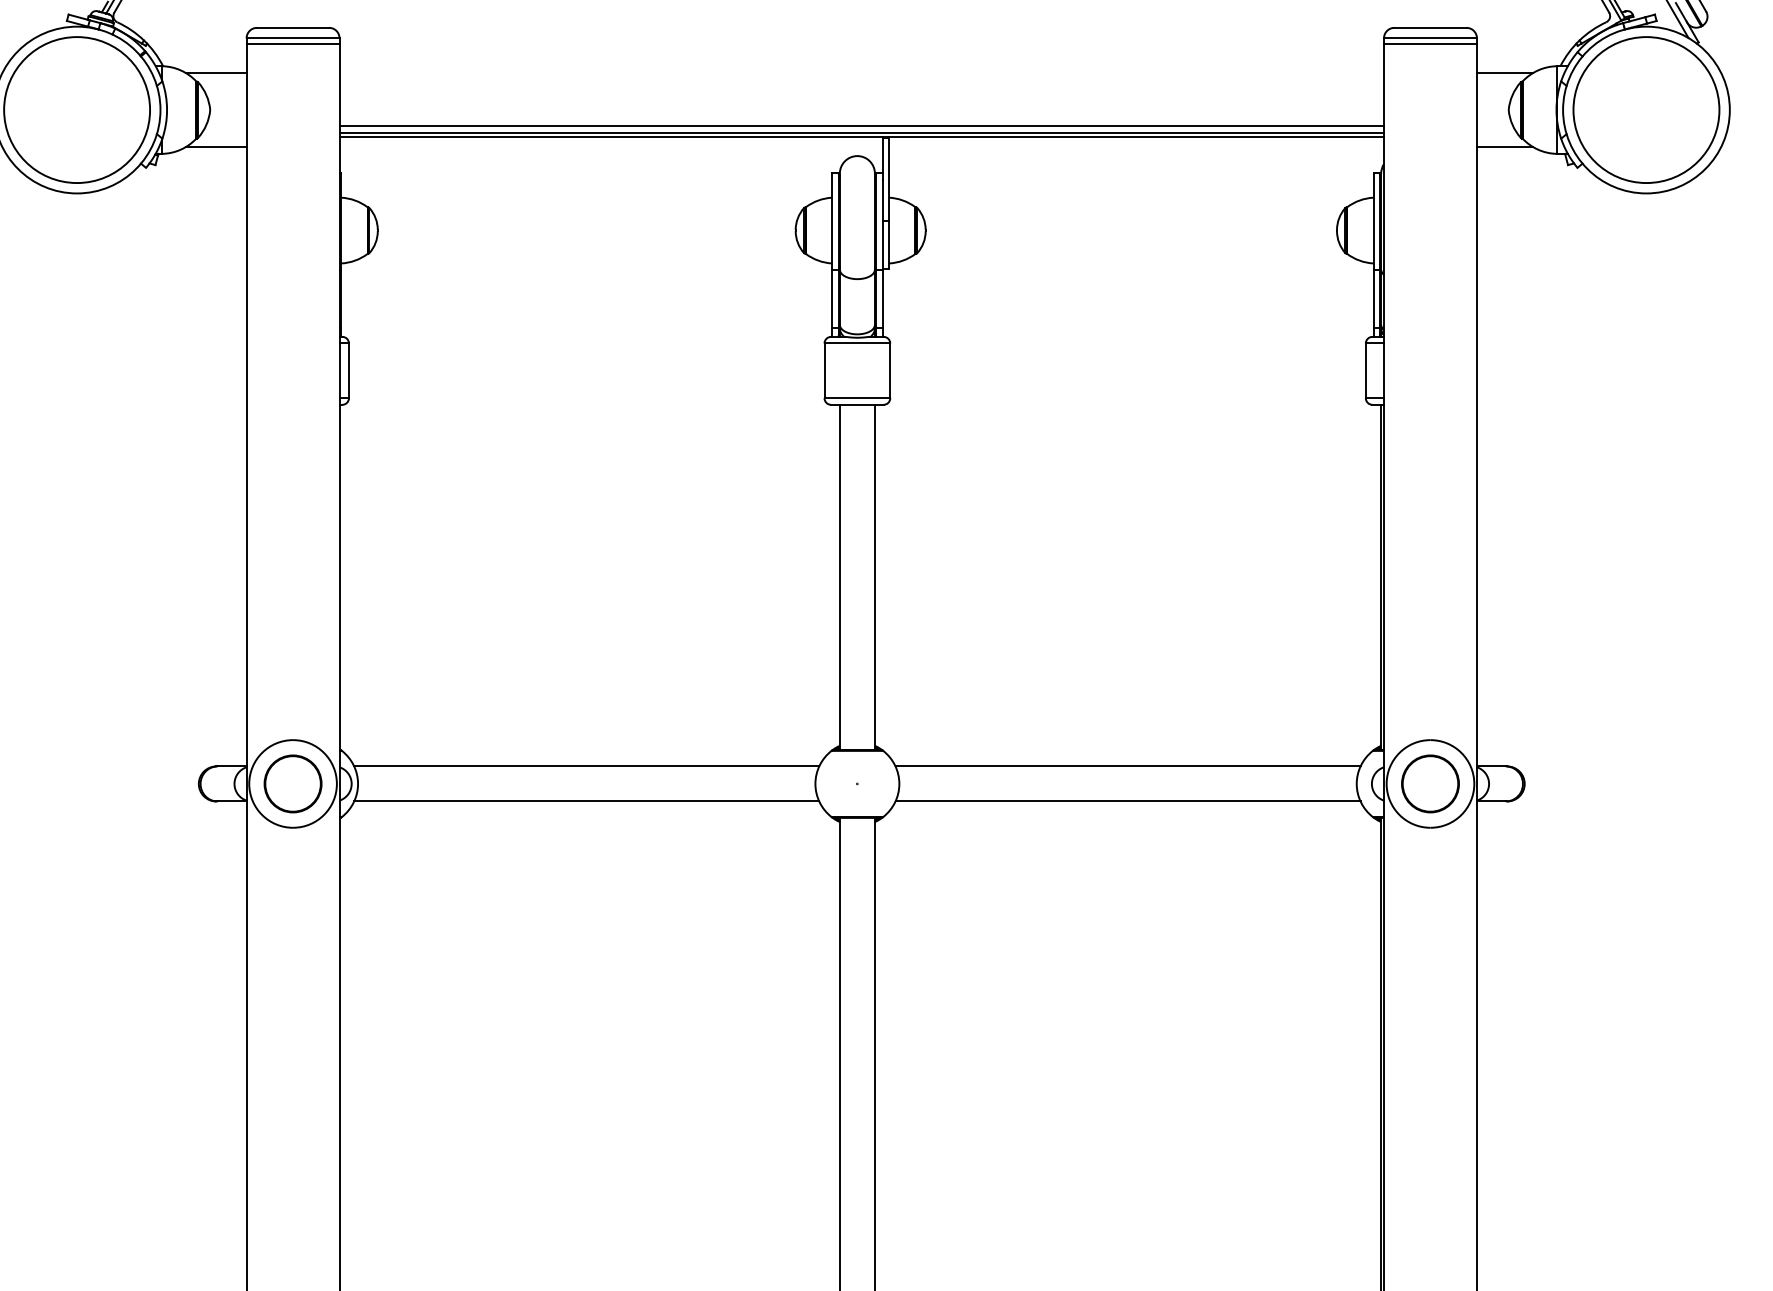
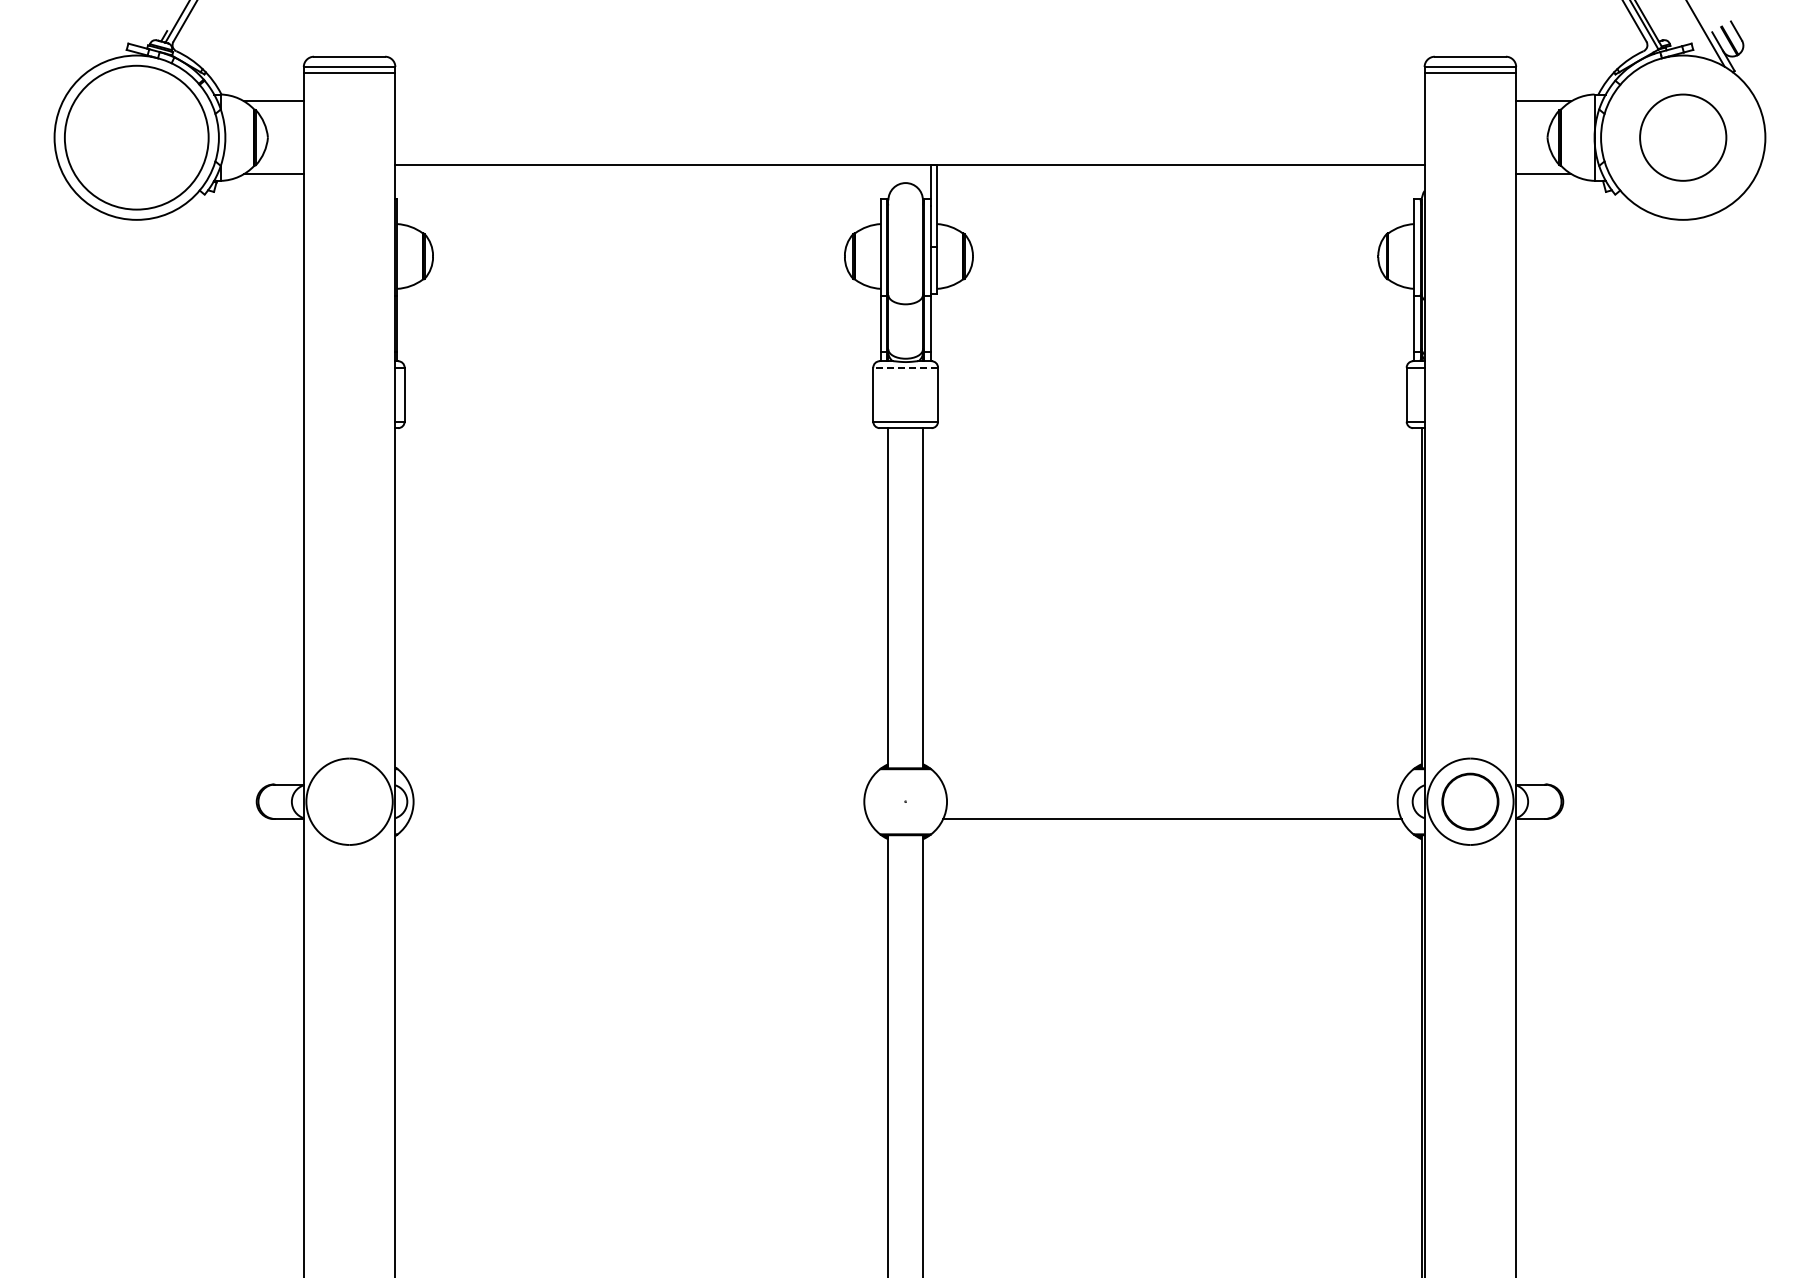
circle: (1646, 109) -> (1683, 137), size x0.6
line: (861, 126) -> (909, 153), removed
line: (861, 133) -> (909, 160), removed
line: (857, 343) -> (905, 367), solid -> dashed
line: (586, 766) -> (638, 784), removed
line: (1128, 766) -> (1172, 784), removed
circle: (292, 783) -> (349, 801), removed
line: (586, 801) -> (638, 819), removed

